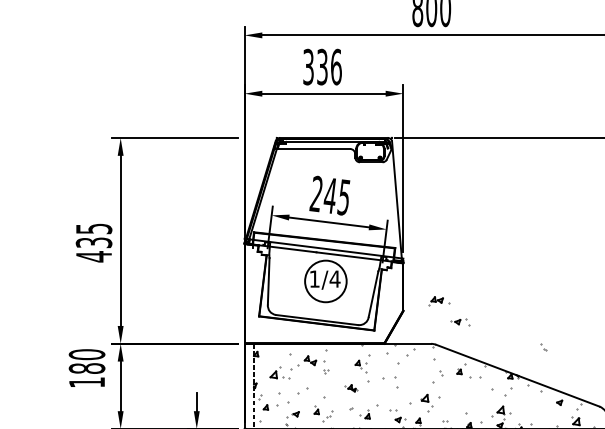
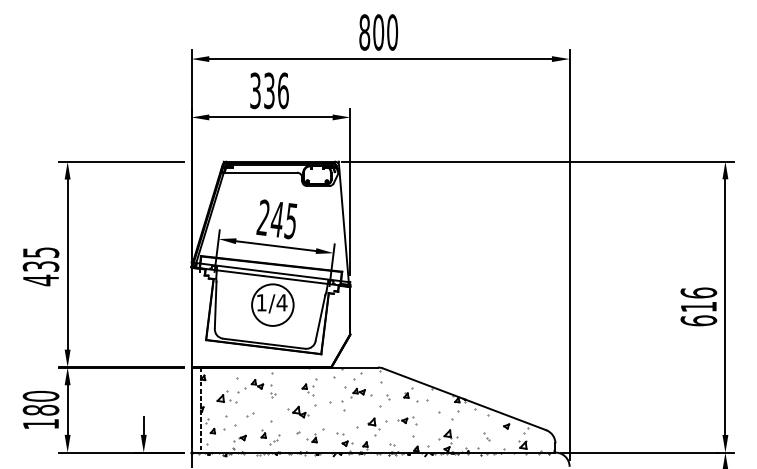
part: (439, 301) -> (361, 393), moved
part: (460, 321) -> (407, 420), moved
part: (543, 346) -> (486, 436), moved
text: (86, 367) -> (40, 409), moved
part: (351, 387) -> (298, 411), size x1.67
part: (303, 390) -> (250, 414), size x0.62

